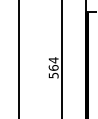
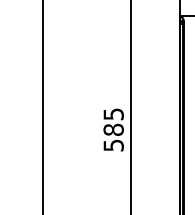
text: (53, 63) -> (113, 120), 564 -> 585

